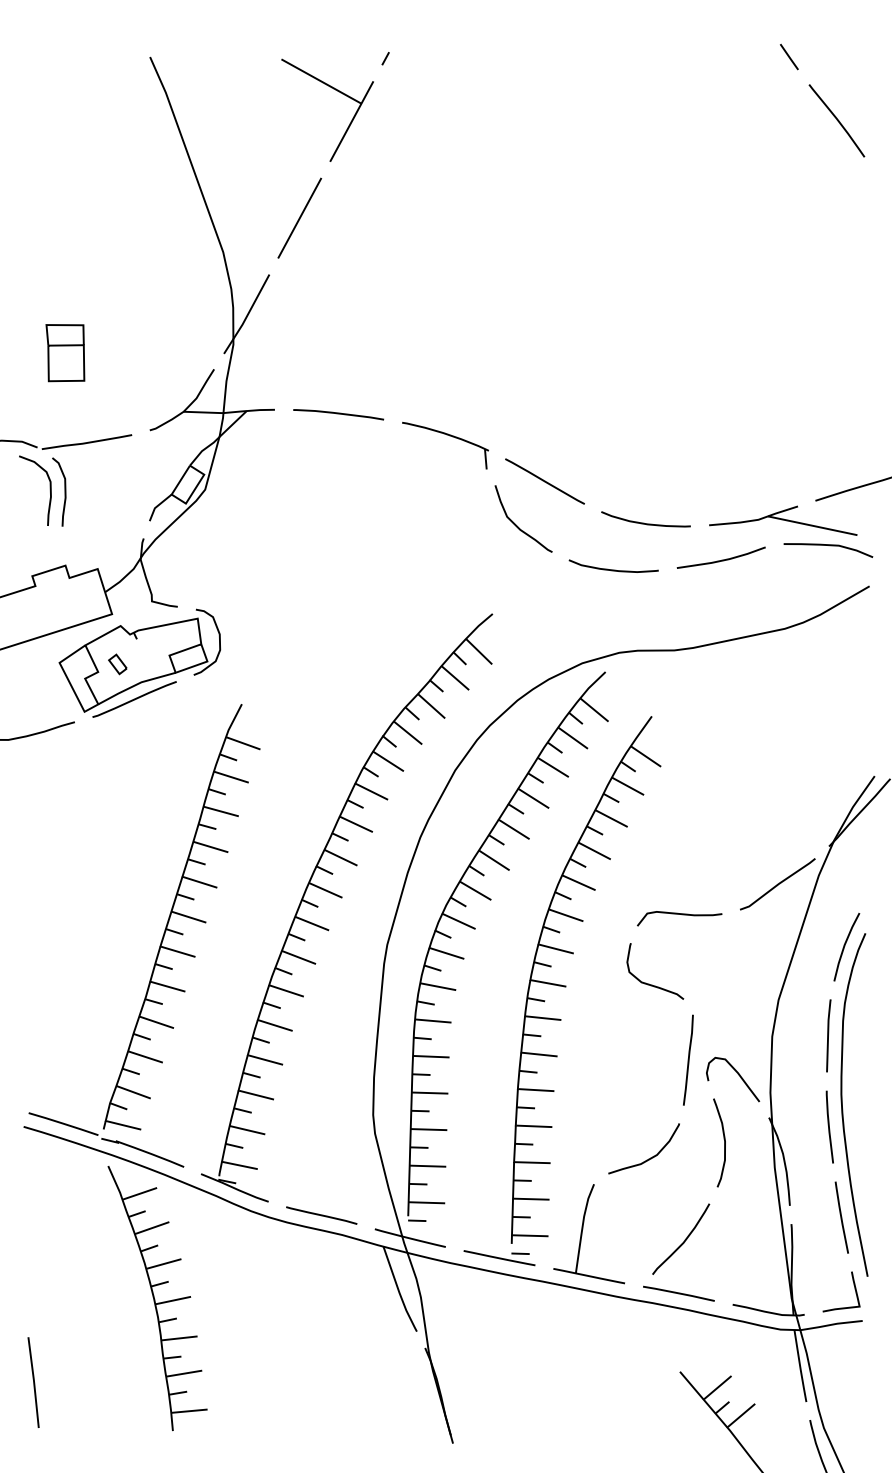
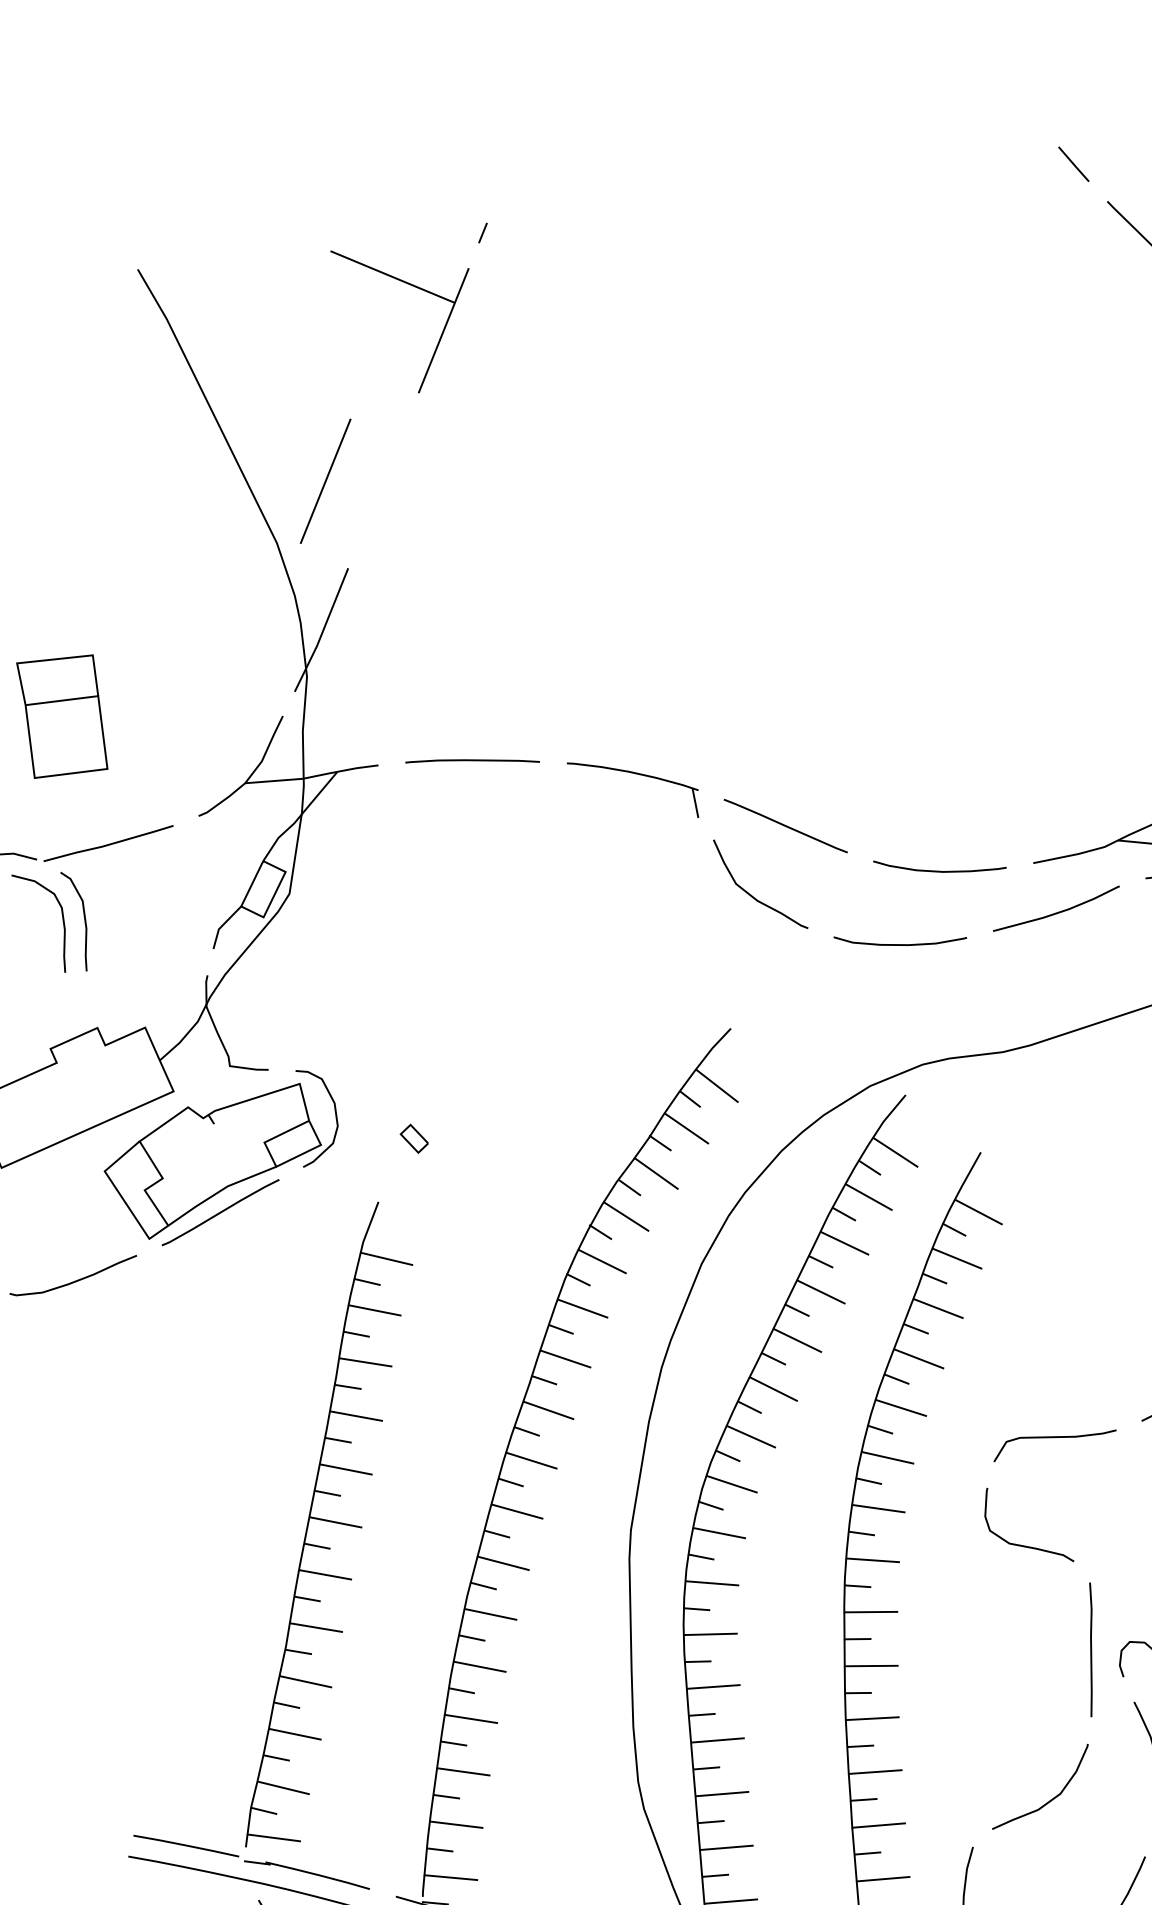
line: (299, 217) -> (325, 480), moved
part: (65, 353) -> (62, 717), size x1.4
part: (117, 664) -> (413, 1139), moved

